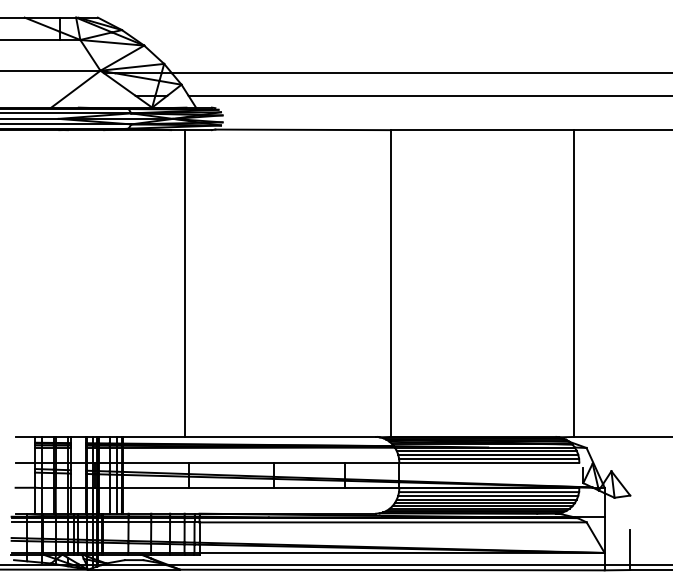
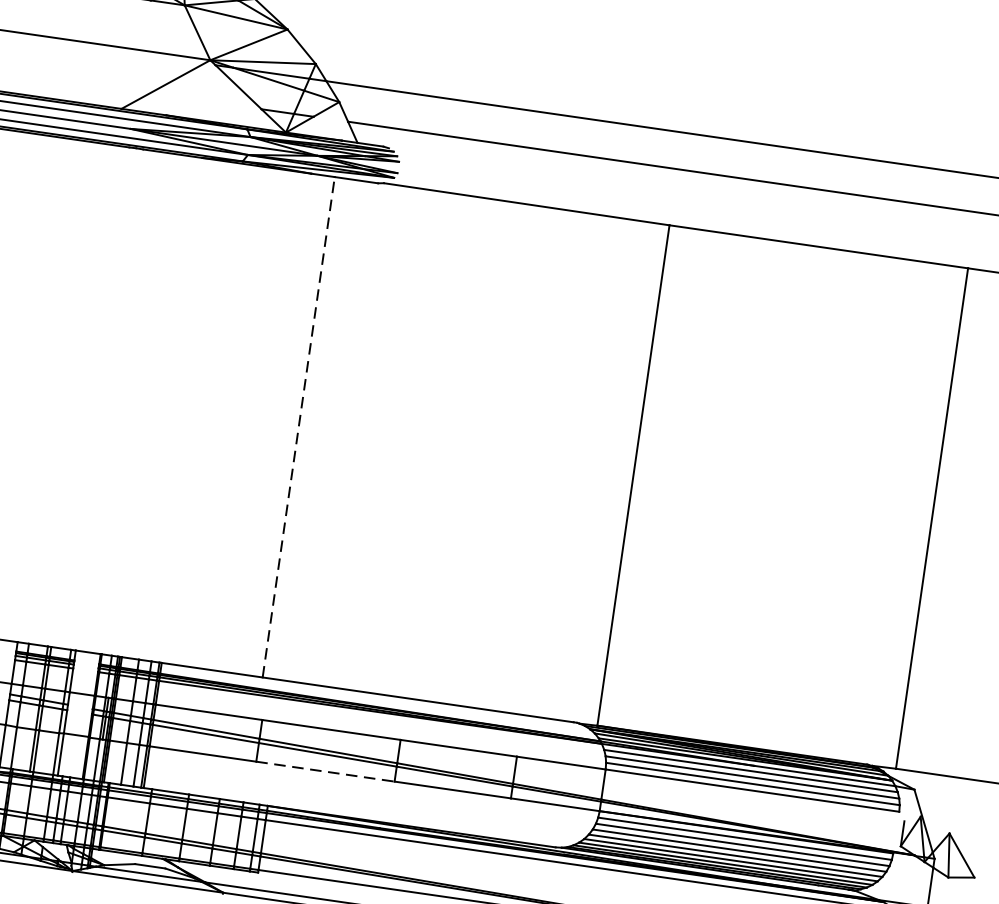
line: (185, 283) -> (298, 427), solid -> dashed
line: (231, 488) -> (325, 772), solid -> dashed

